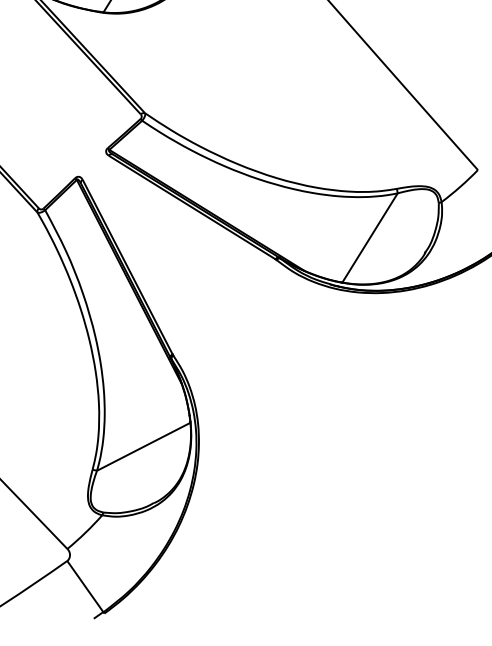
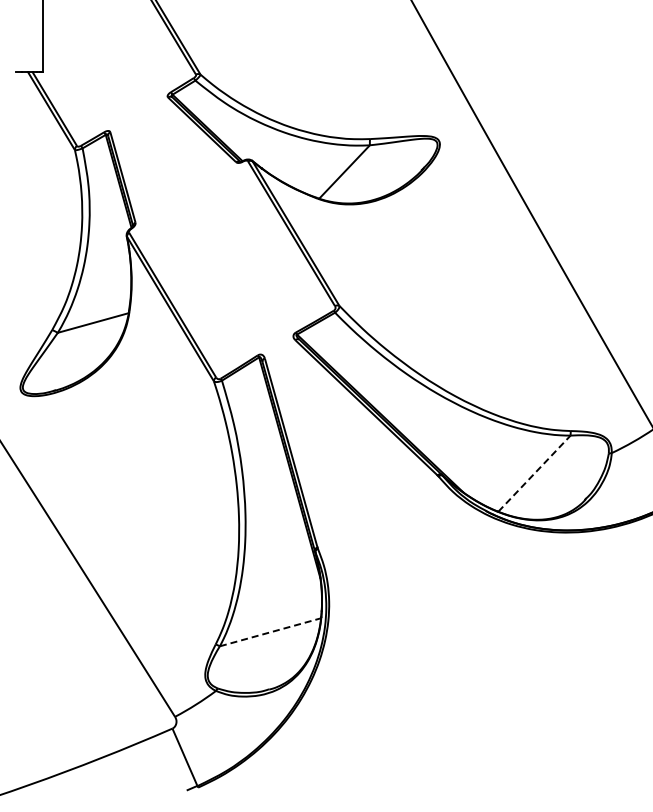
line: (370, 237) -> (534, 473), solid -> dashed
line: (143, 447) -> (270, 632), solid -> dashed

